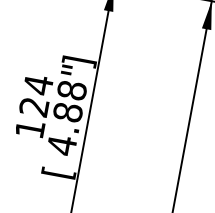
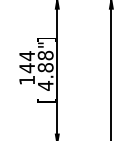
text: (32, 107) -> (26, 68), 124 -> 144

